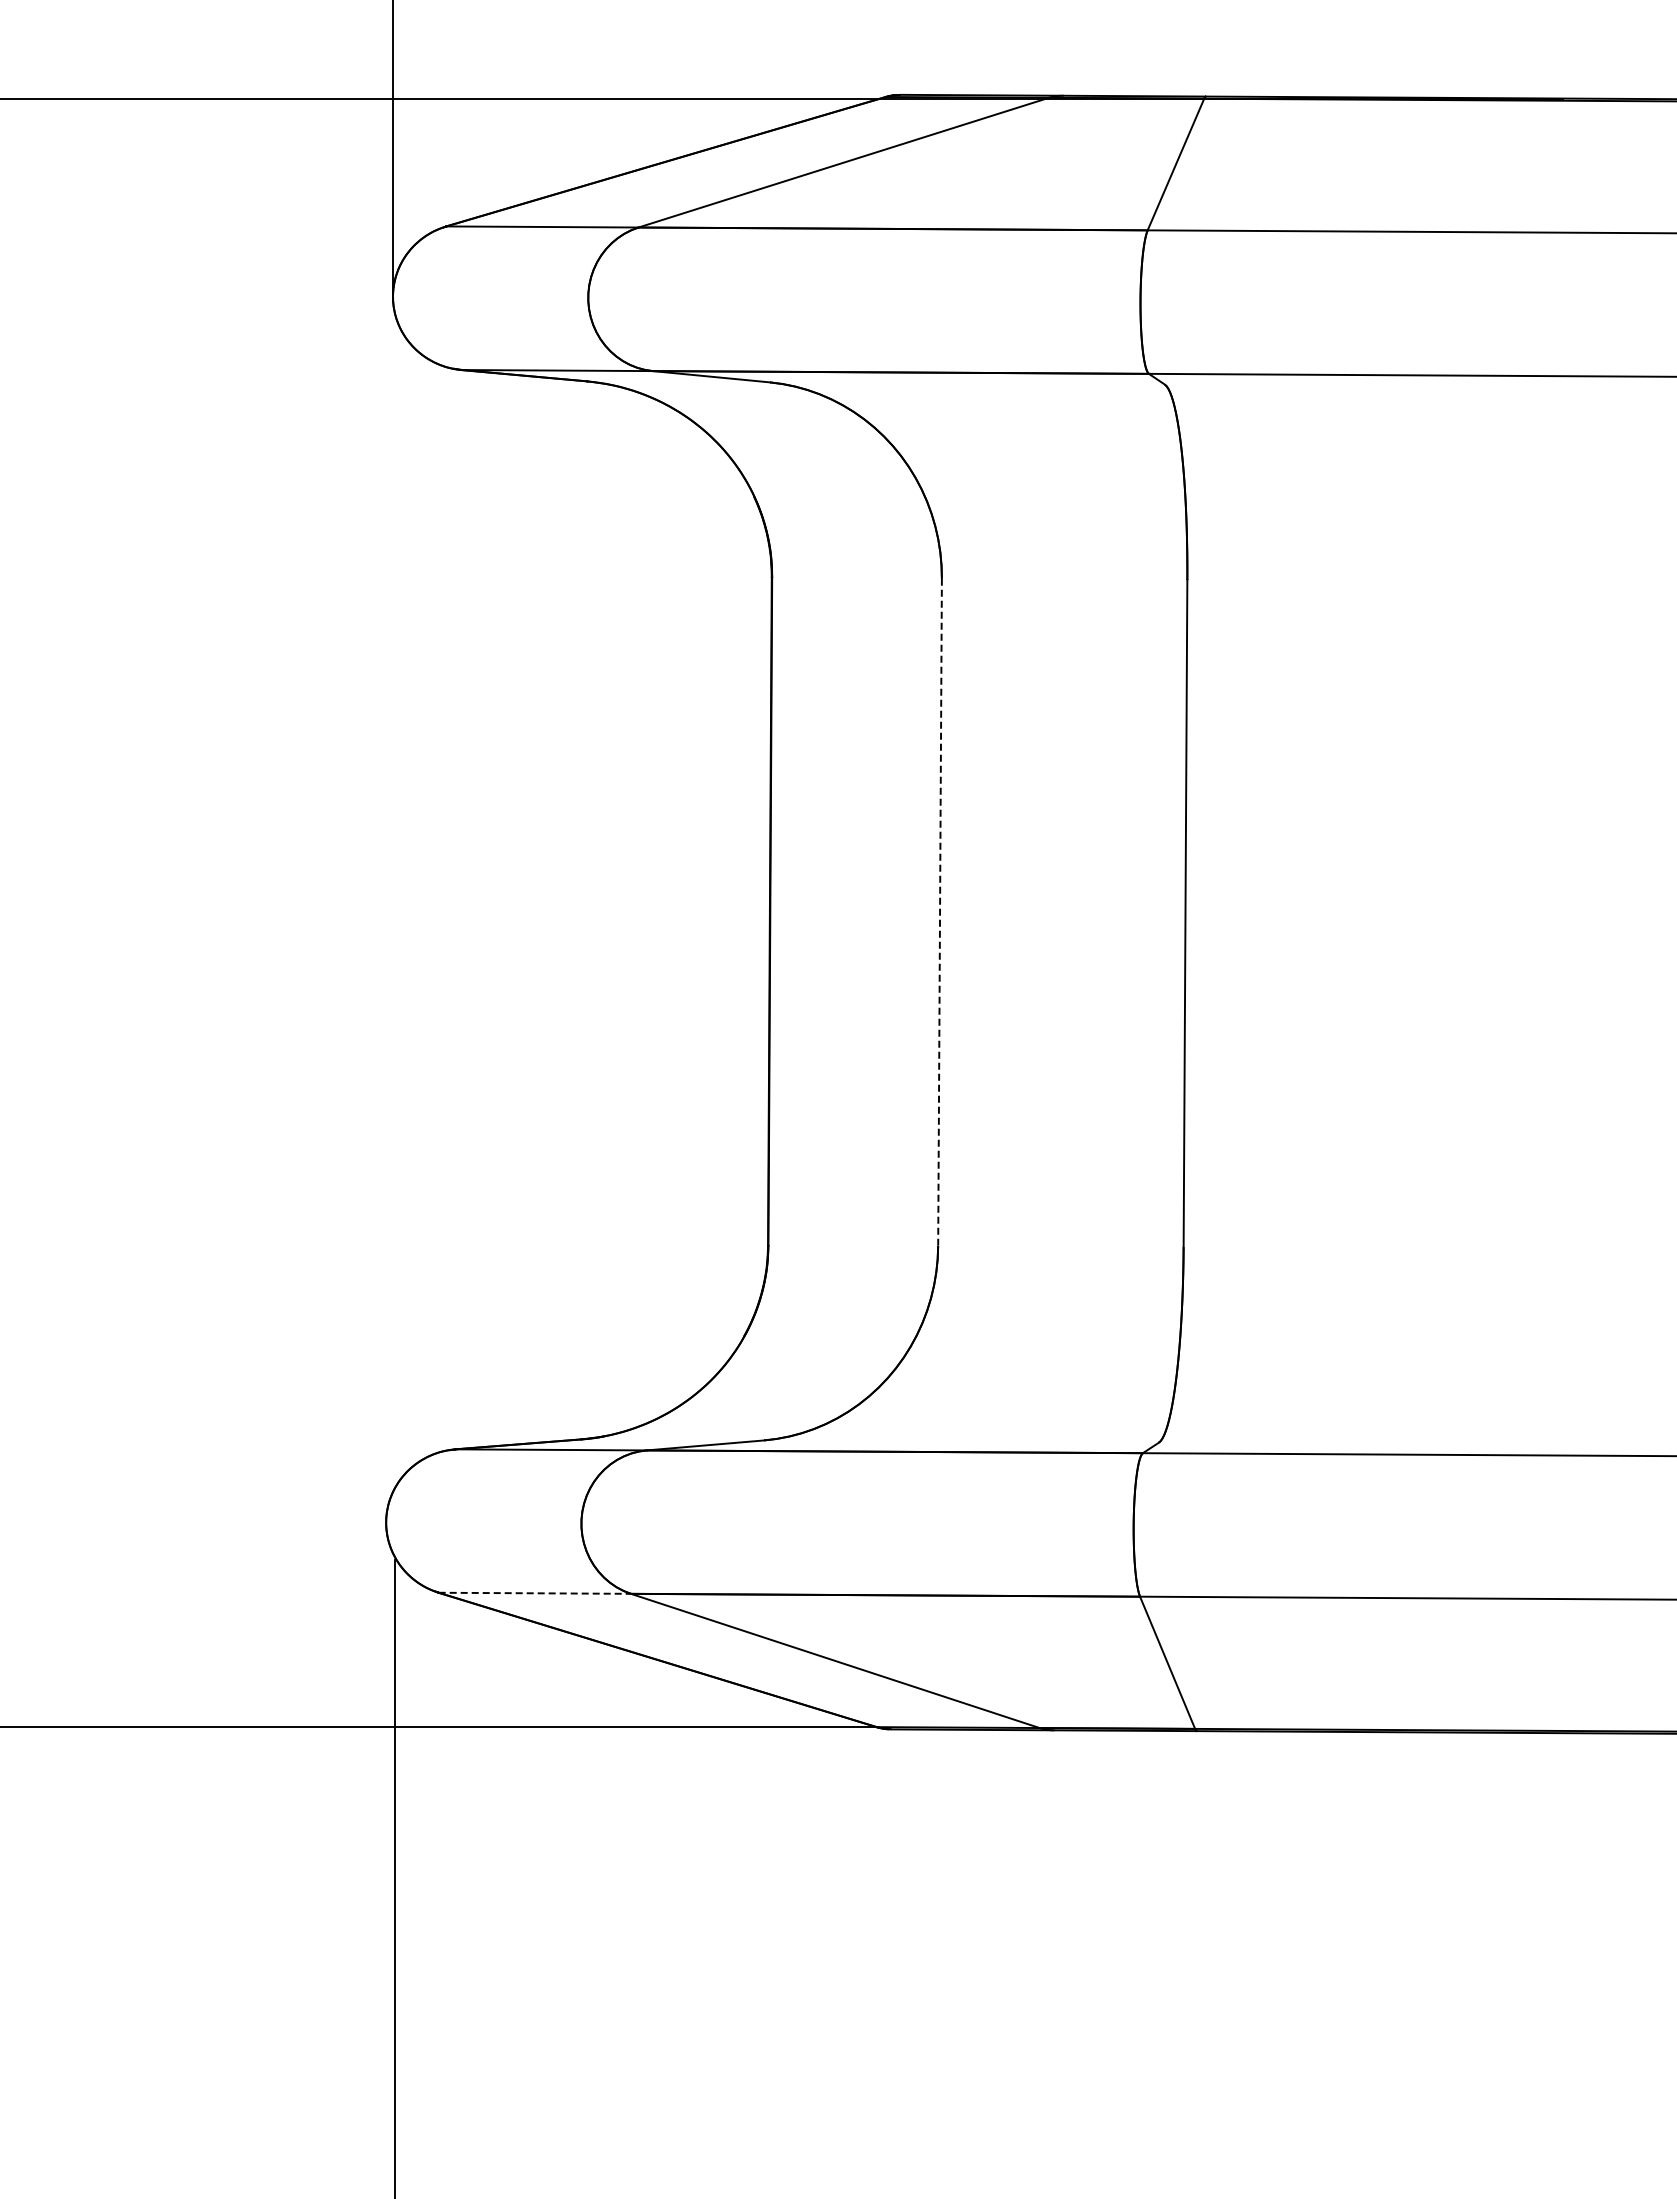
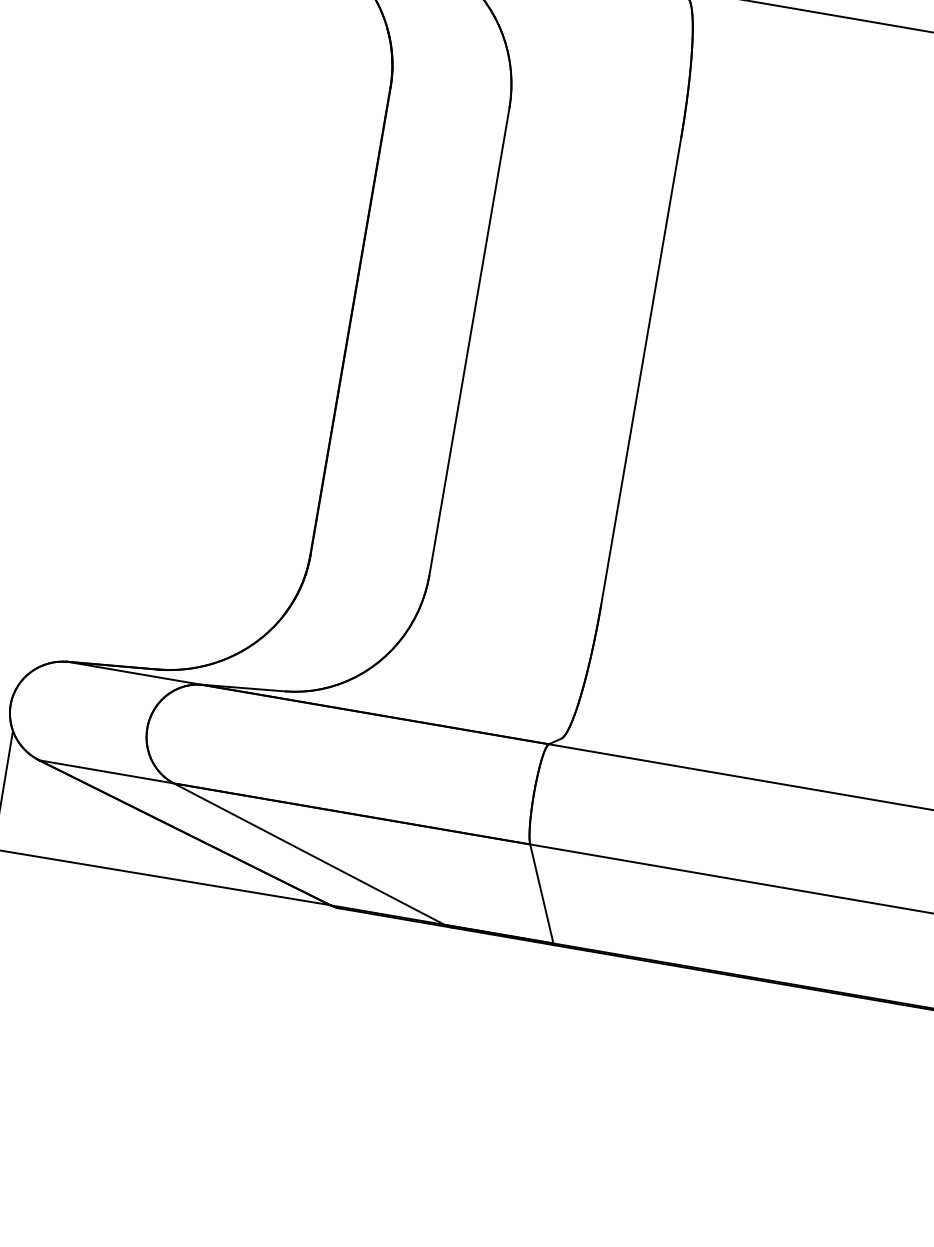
line: (940, 912) -> (469, 341), dashed -> solid
line: (535, 1593) -> (107, 772), dashed -> solid

